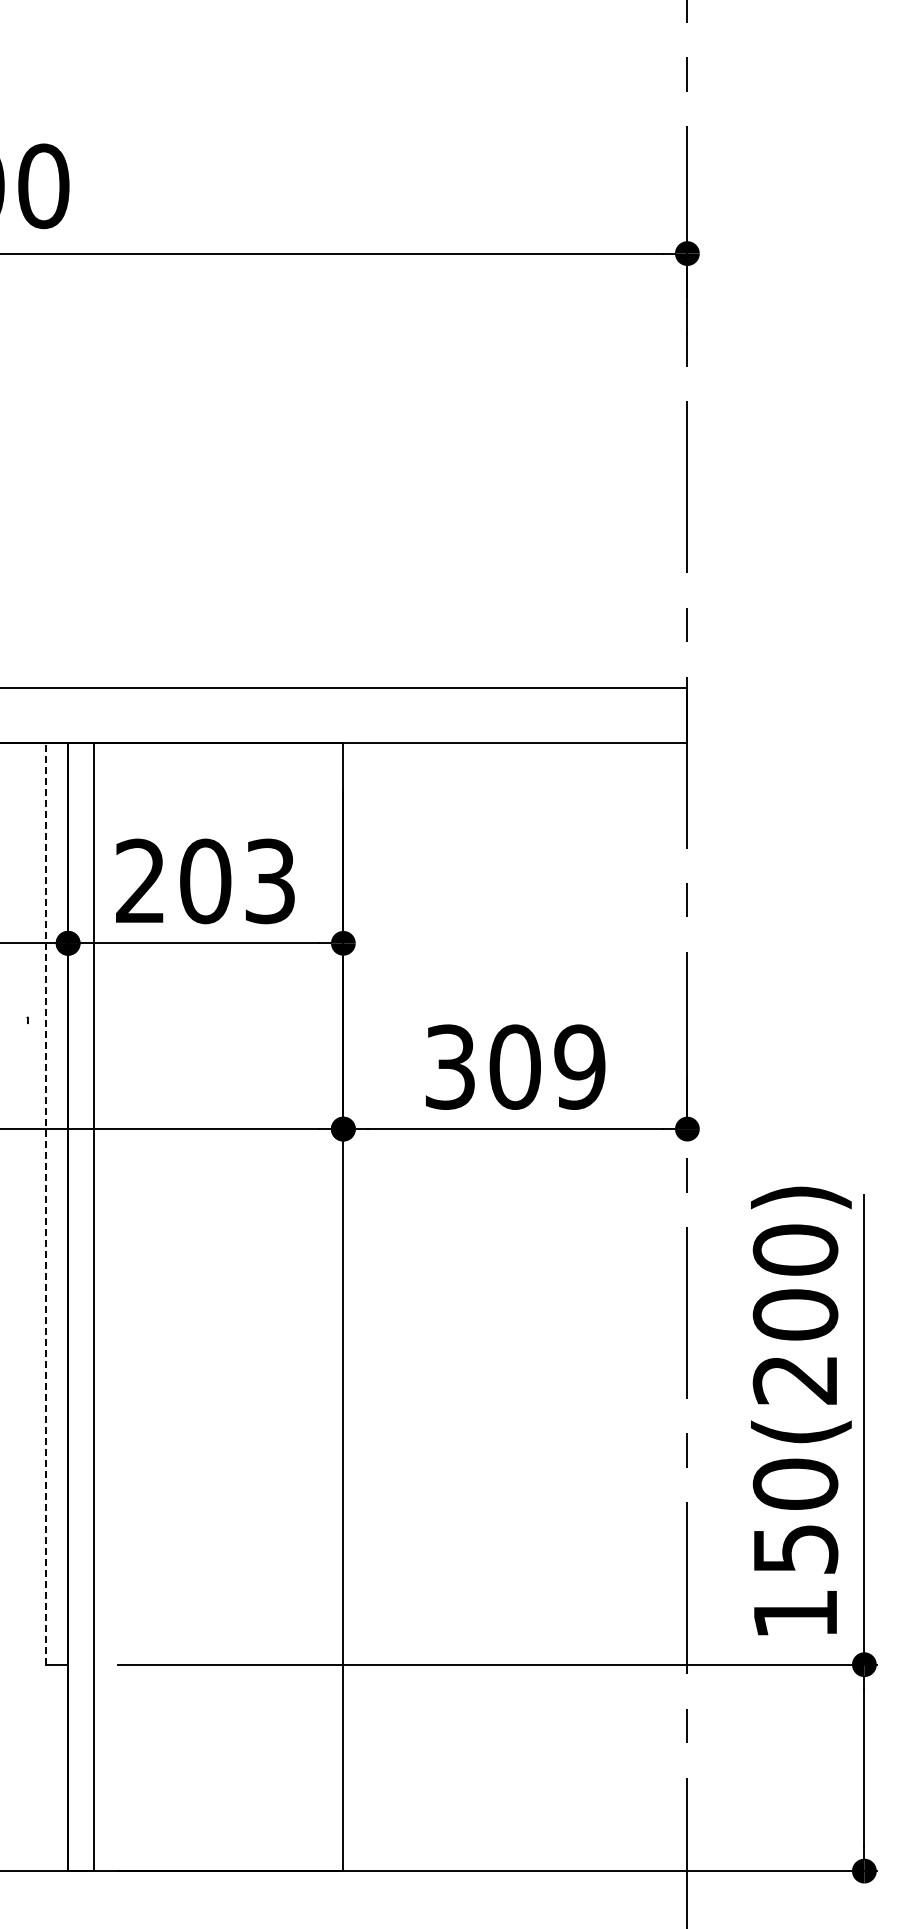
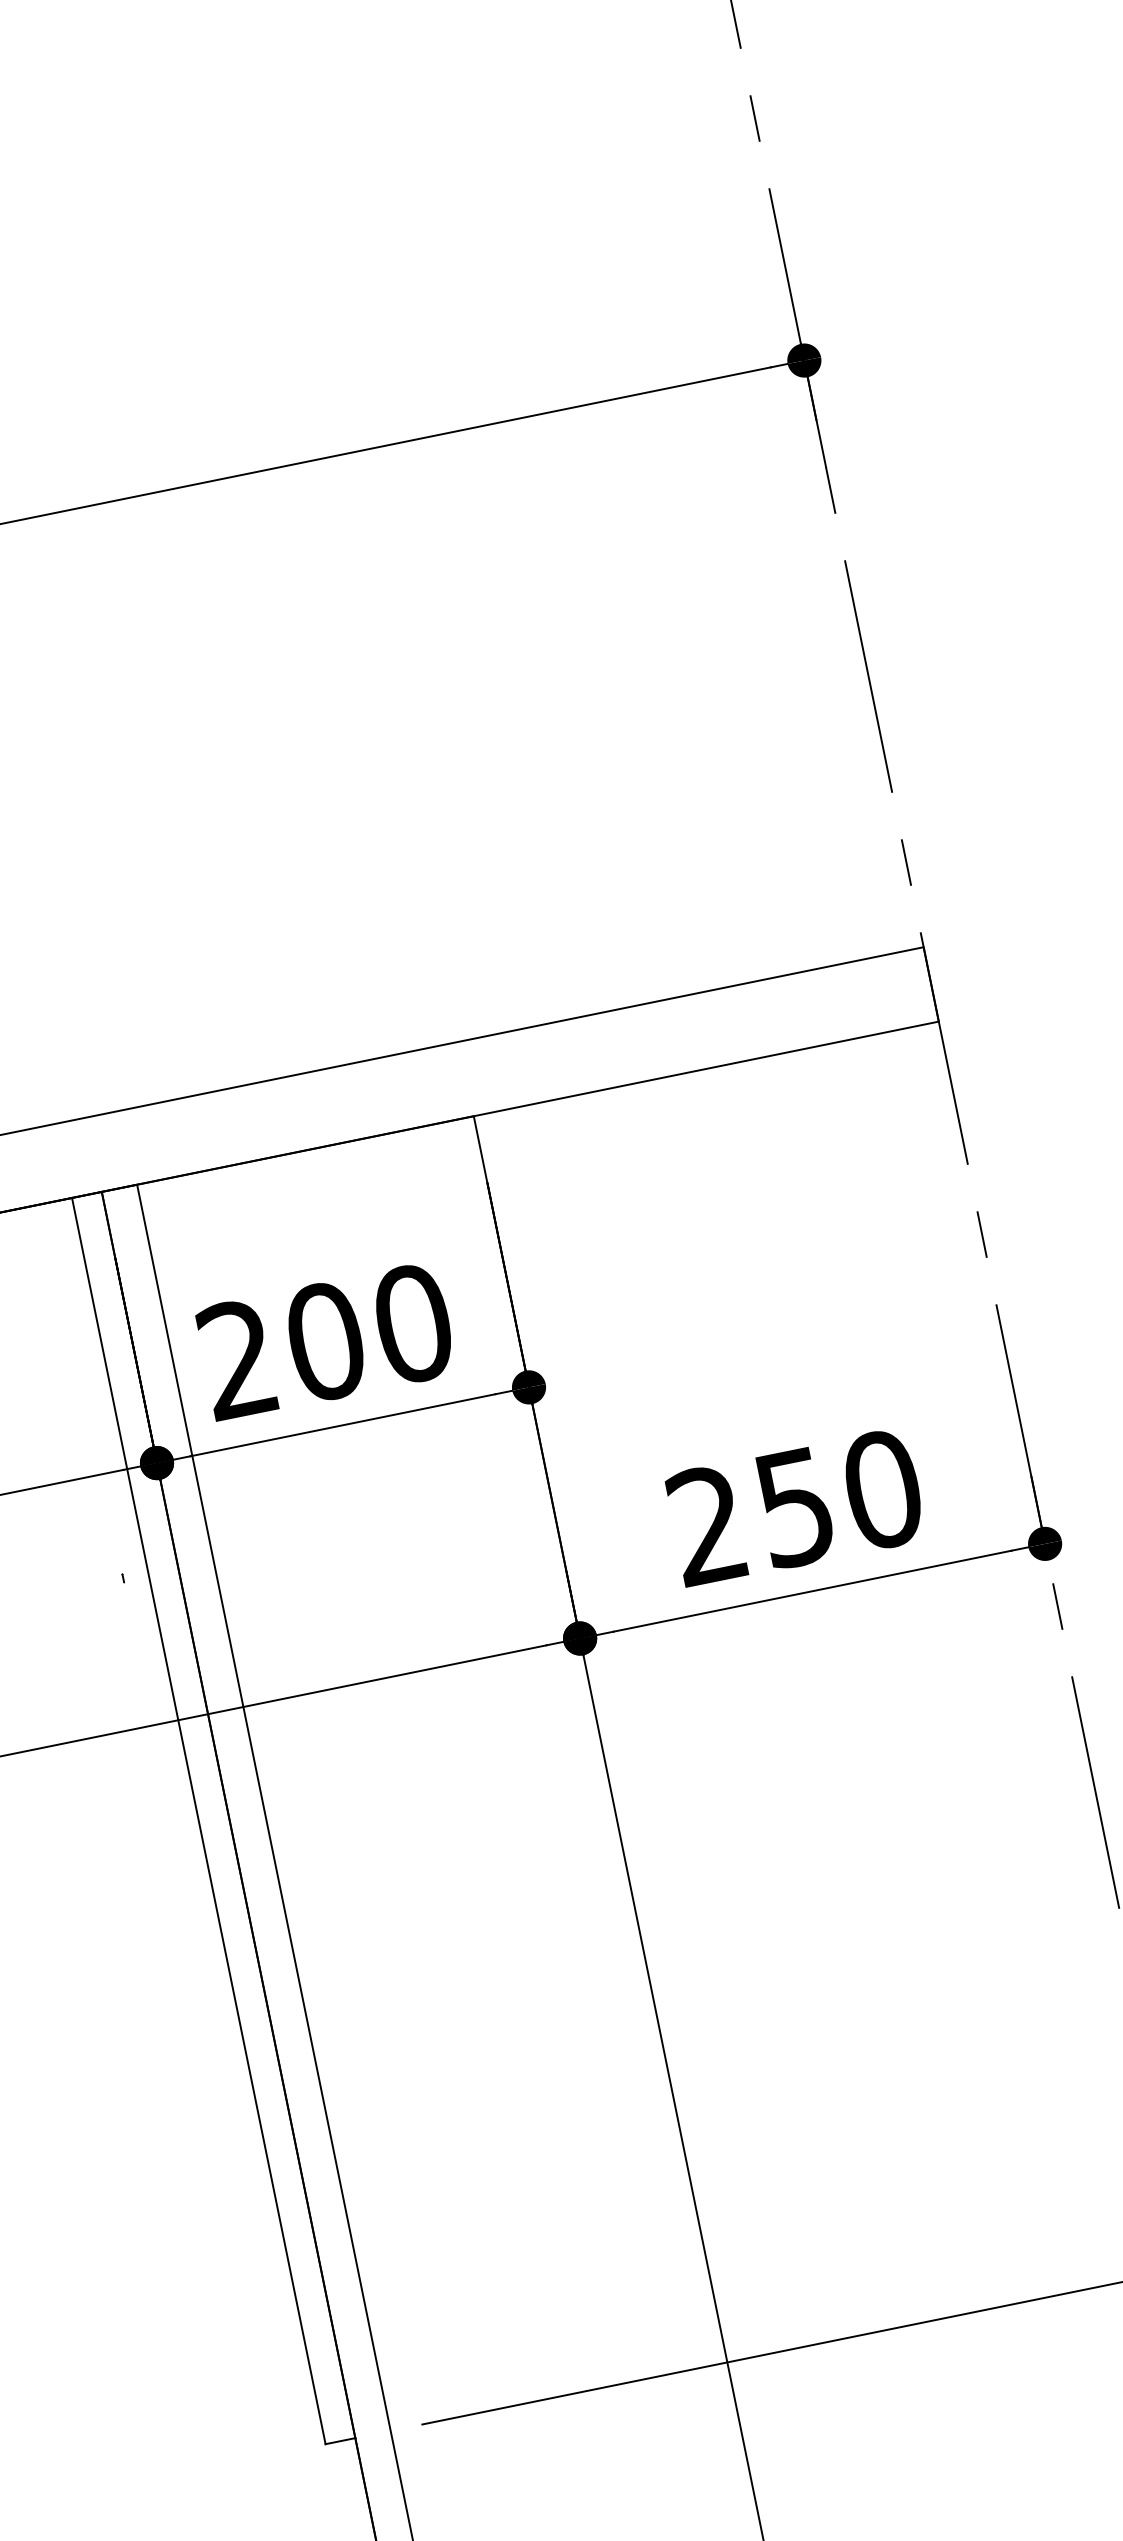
text: (270, 881) -> (413, 1323), 203 -> 200
text: (515, 1066) -> (795, 1506), 309 -> 250
line: (46, 1203) -> (199, 1820), dashed -> solid

